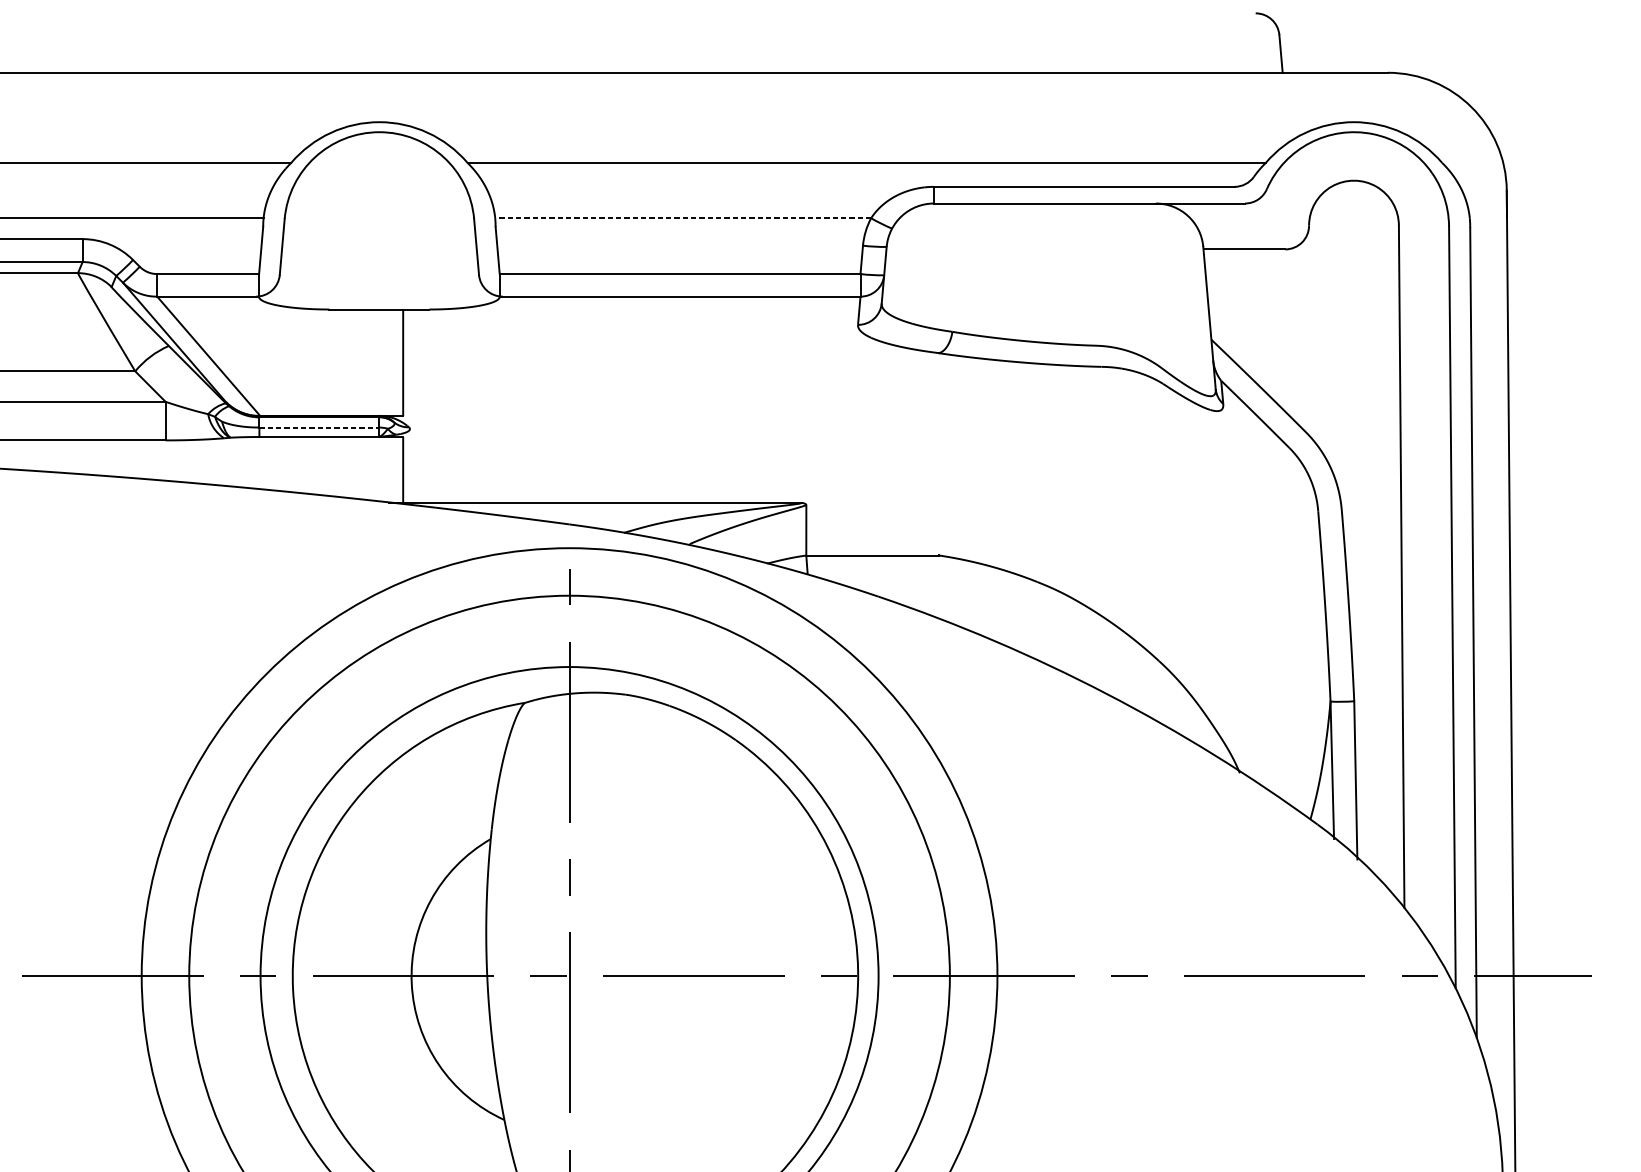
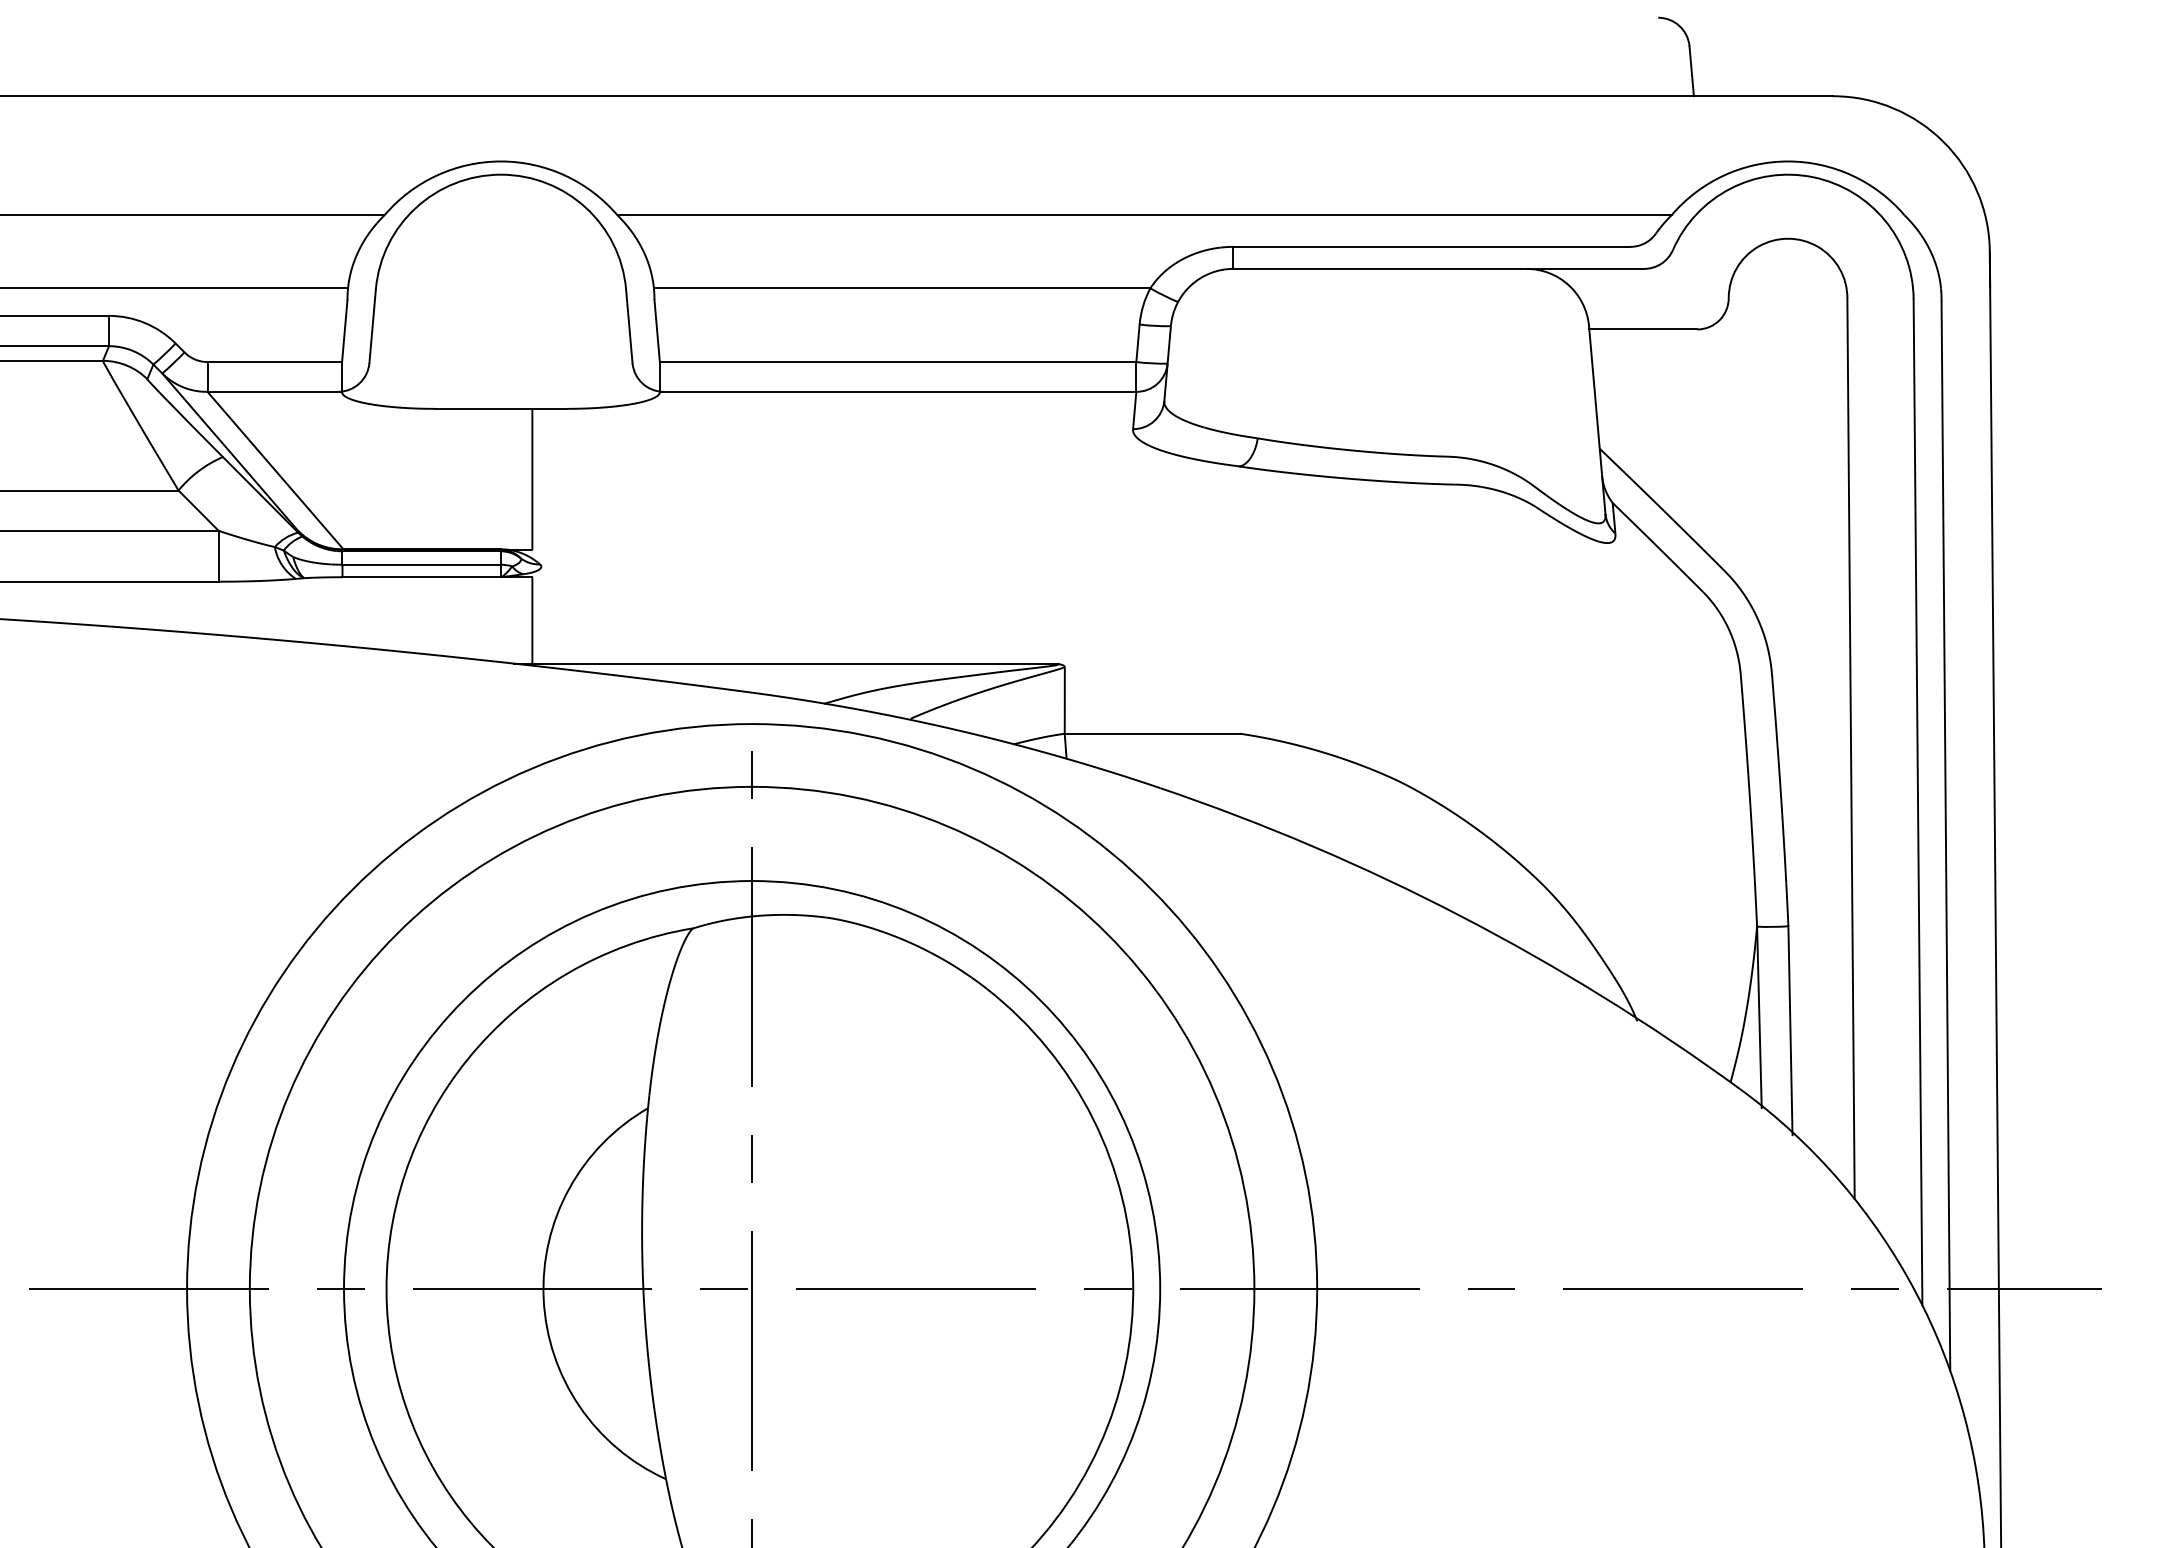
line: (682, 218) -> (901, 288), dashed -> solid
line: (319, 427) -> (422, 564), dashed -> solid

